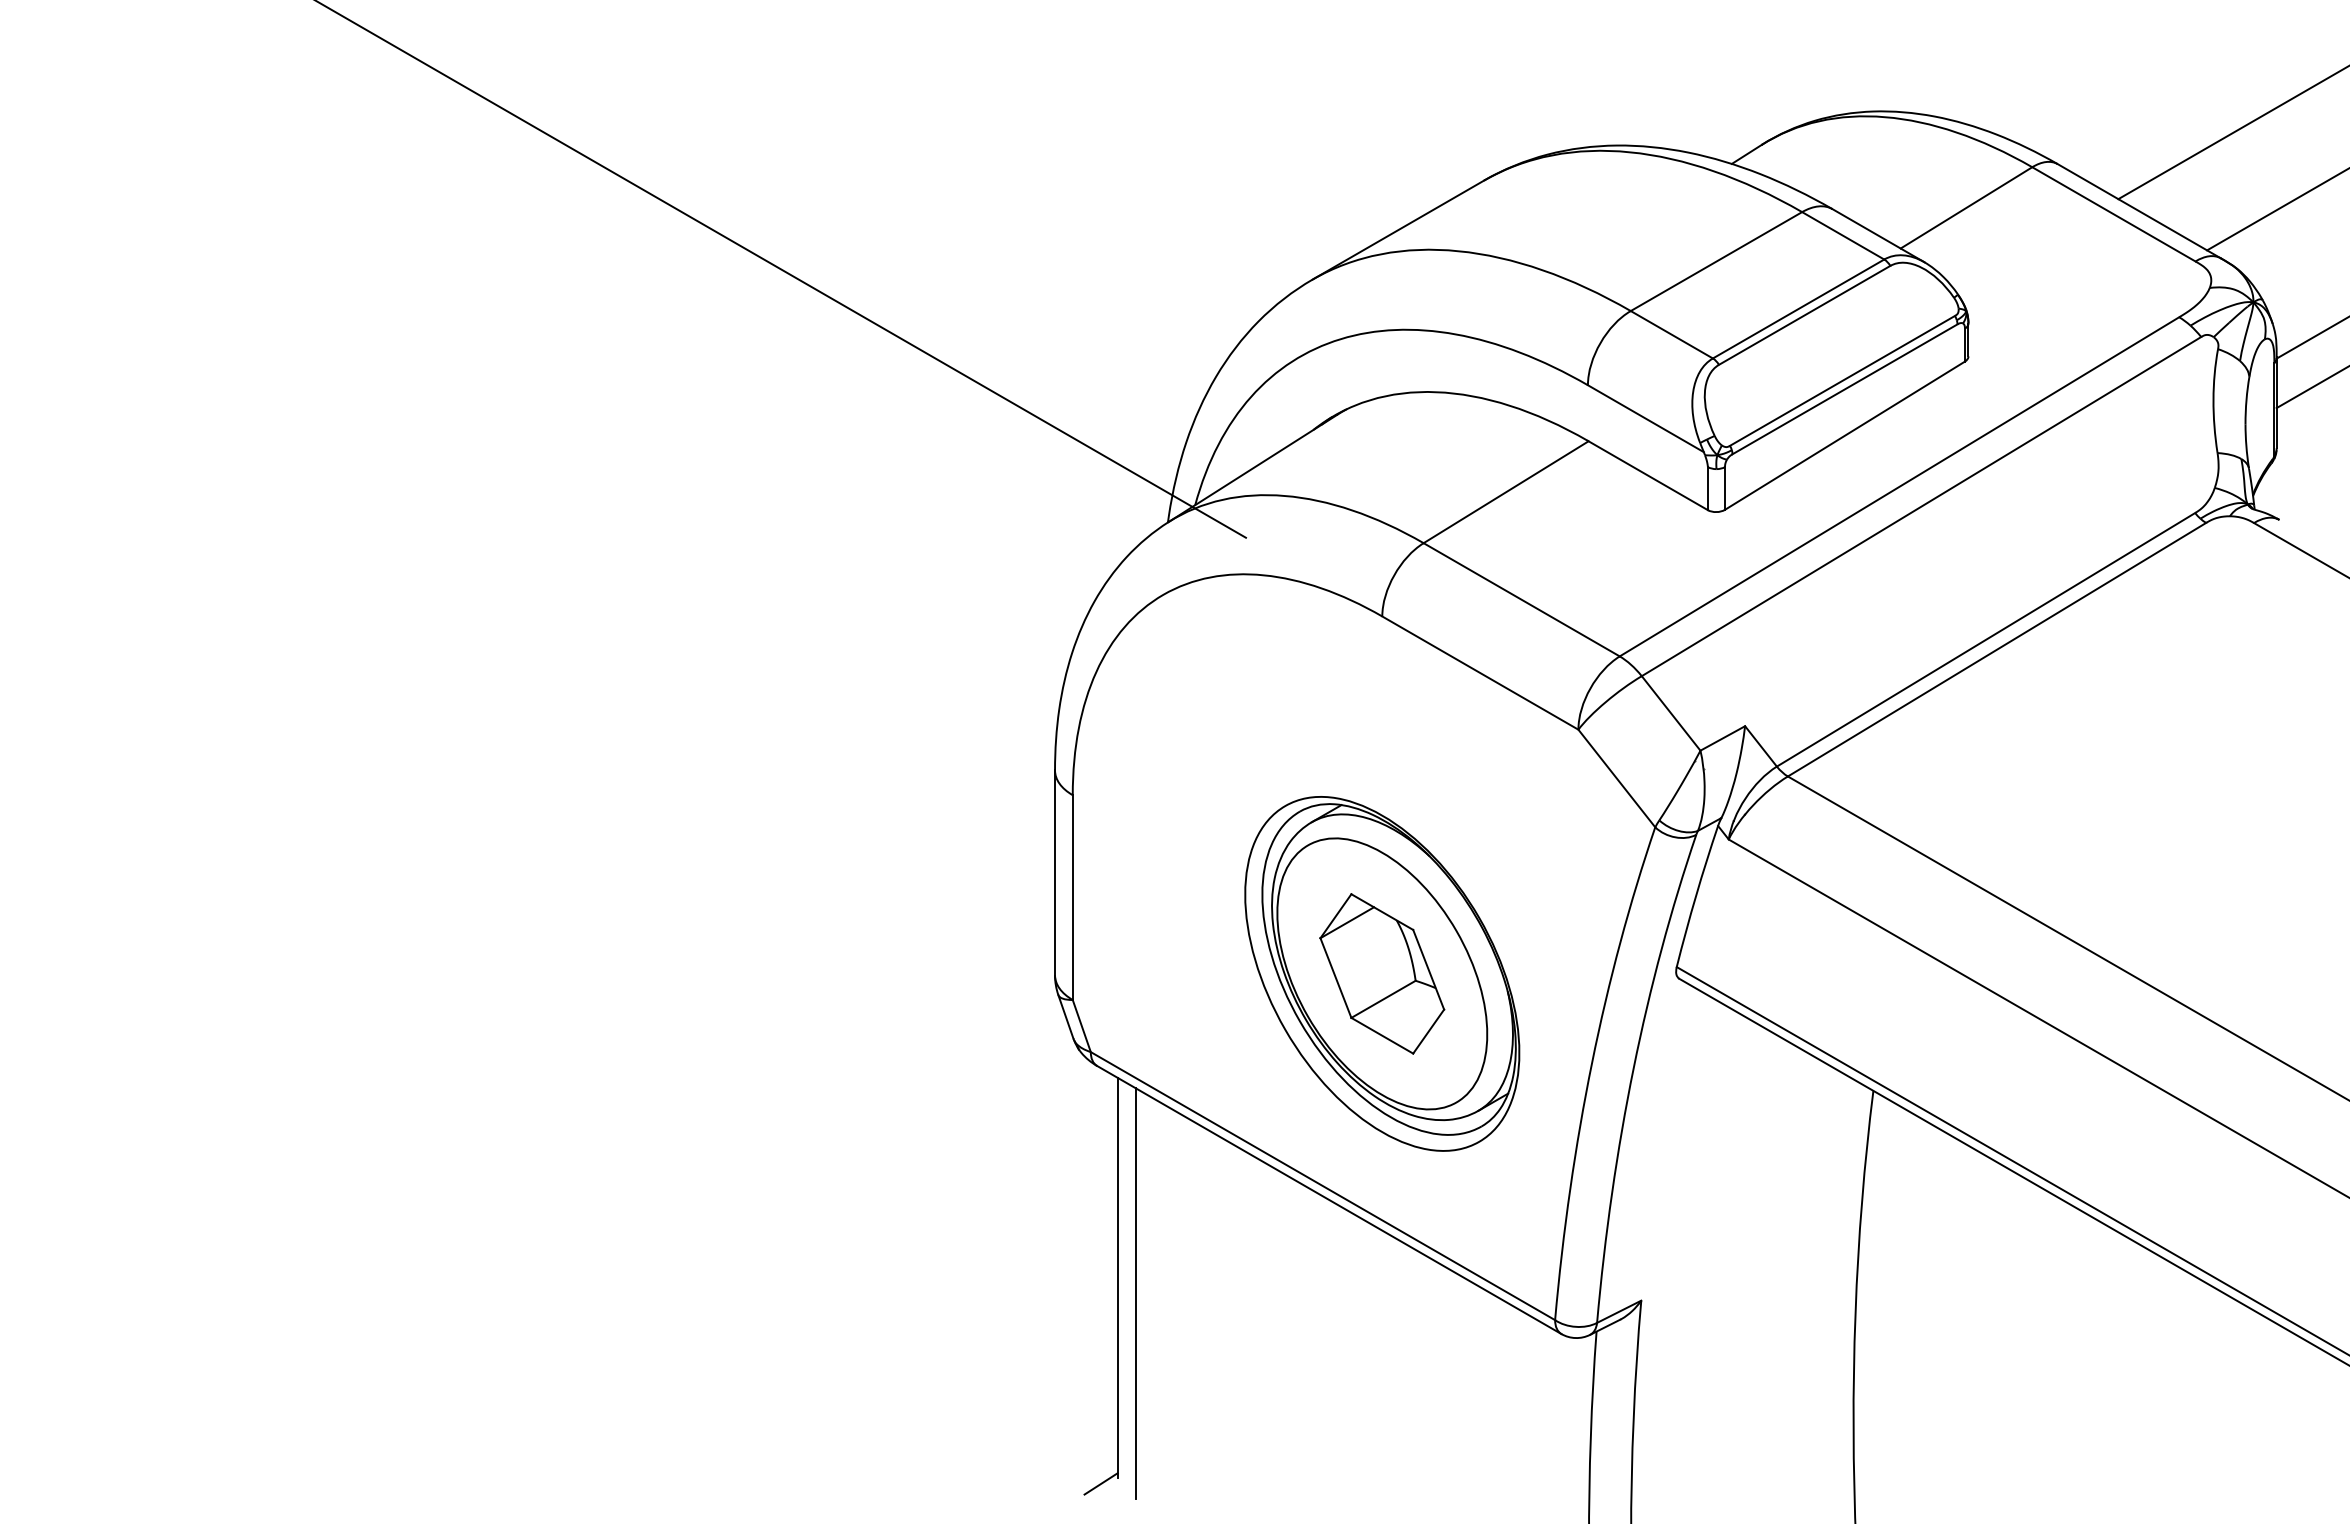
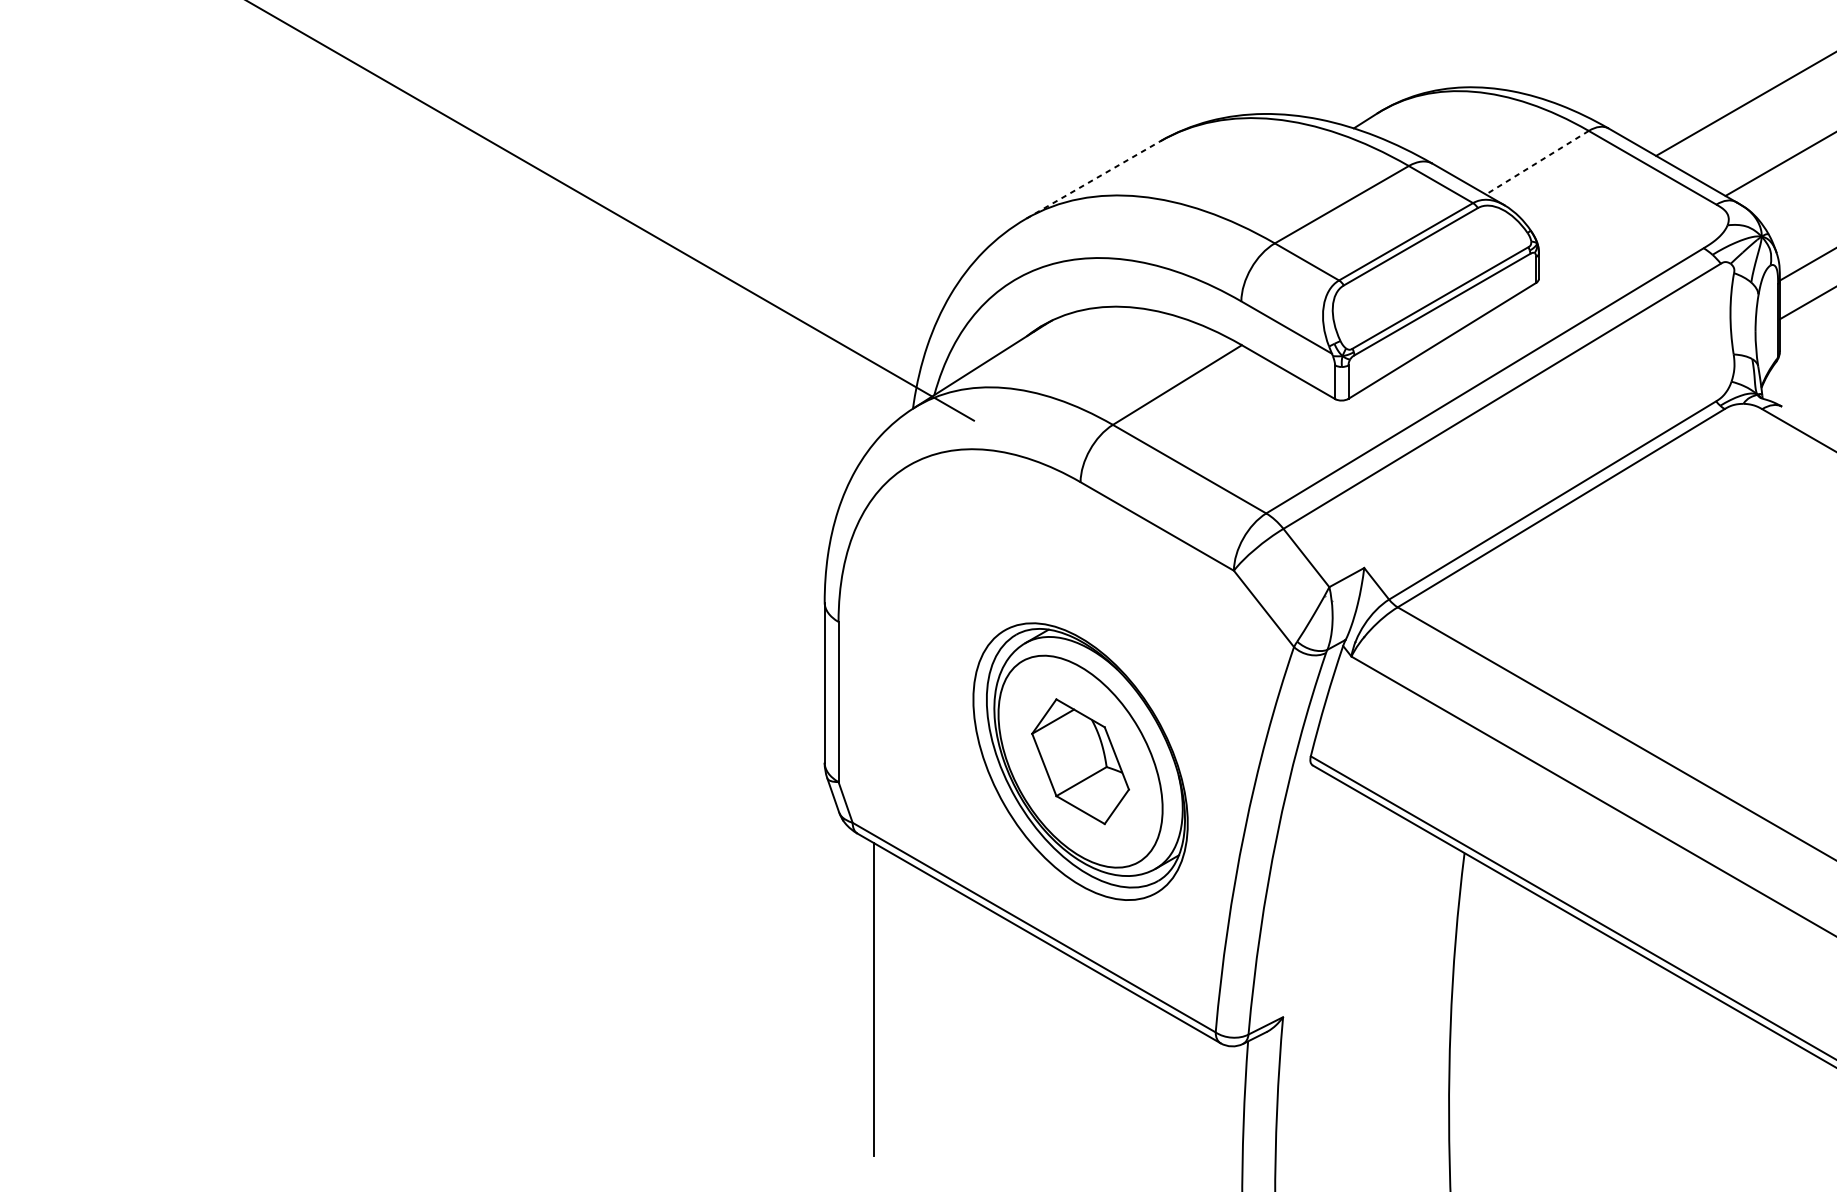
line: (1966, 208) -> (1537, 163), solid -> dashed
line: (1398, 230) -> (1093, 180), solid -> dashed
line: (1135, 1293) -> (887, 1011), removed
line: (1100, 1483) -> (860, 1160), removed

